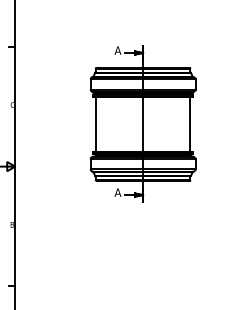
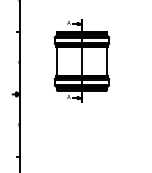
part: (142, 122) -> (81, 60), moved

